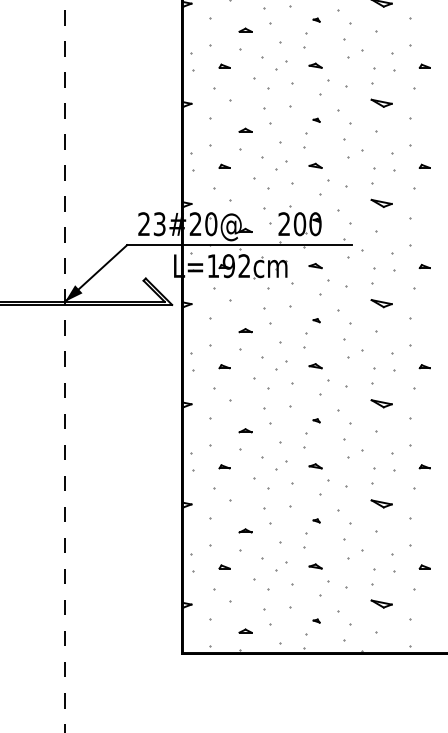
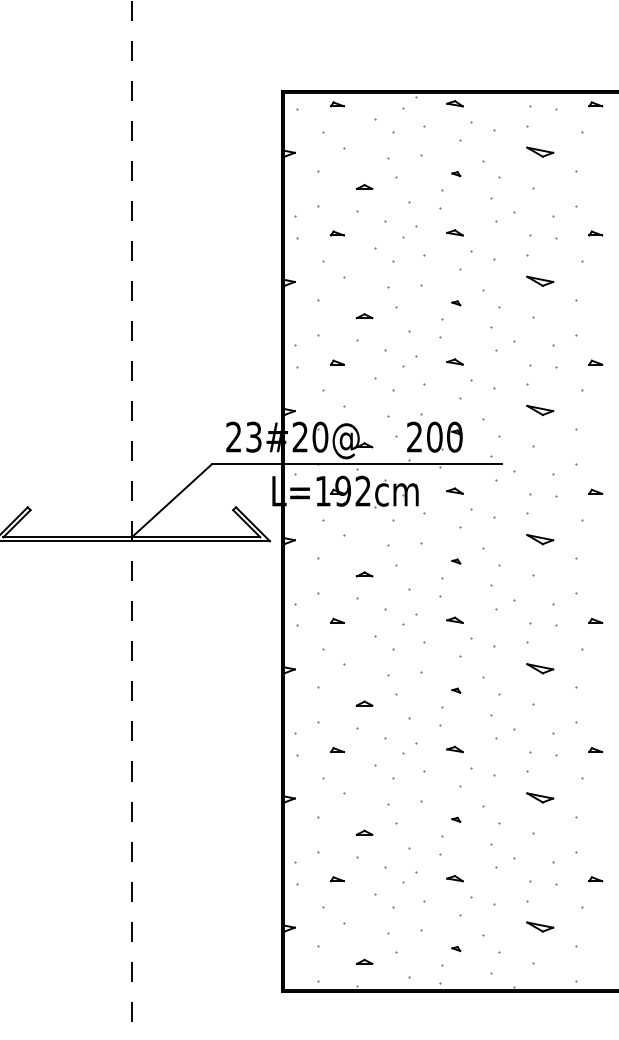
fill: (73, 293) -> (142, 526), removed

